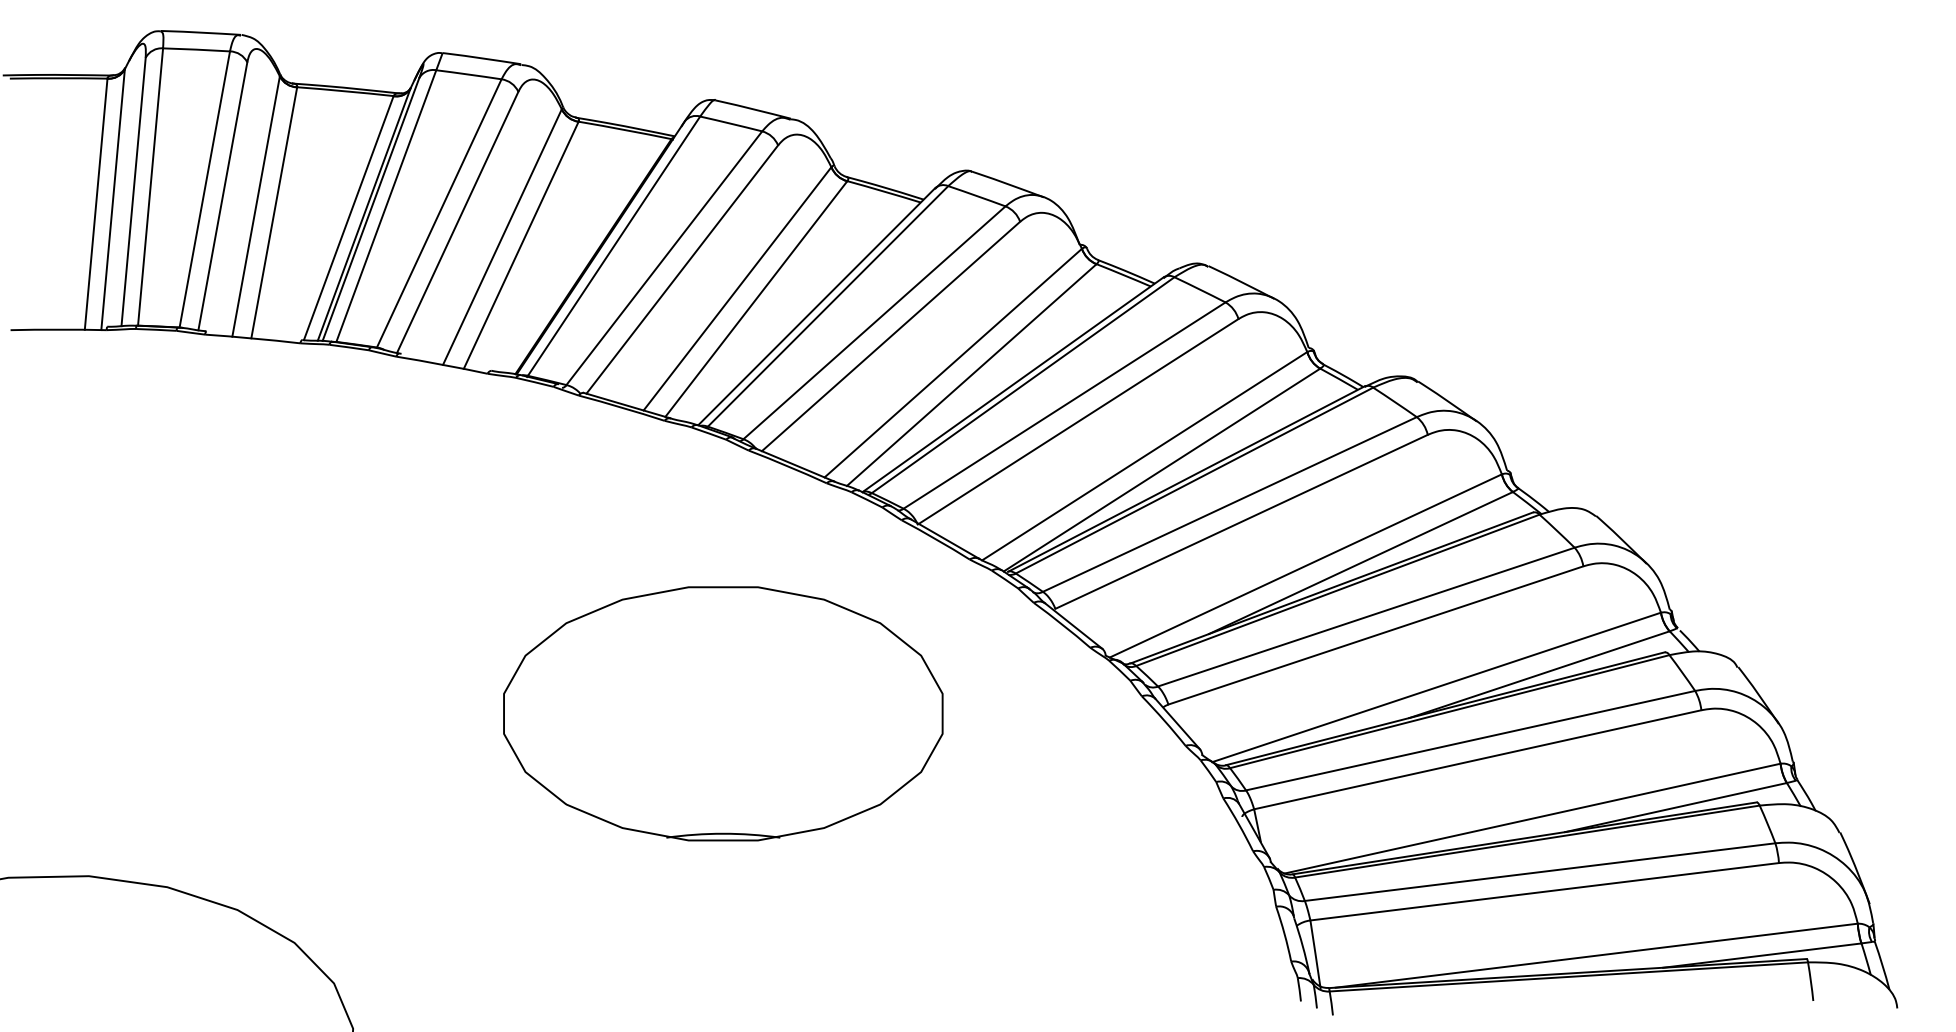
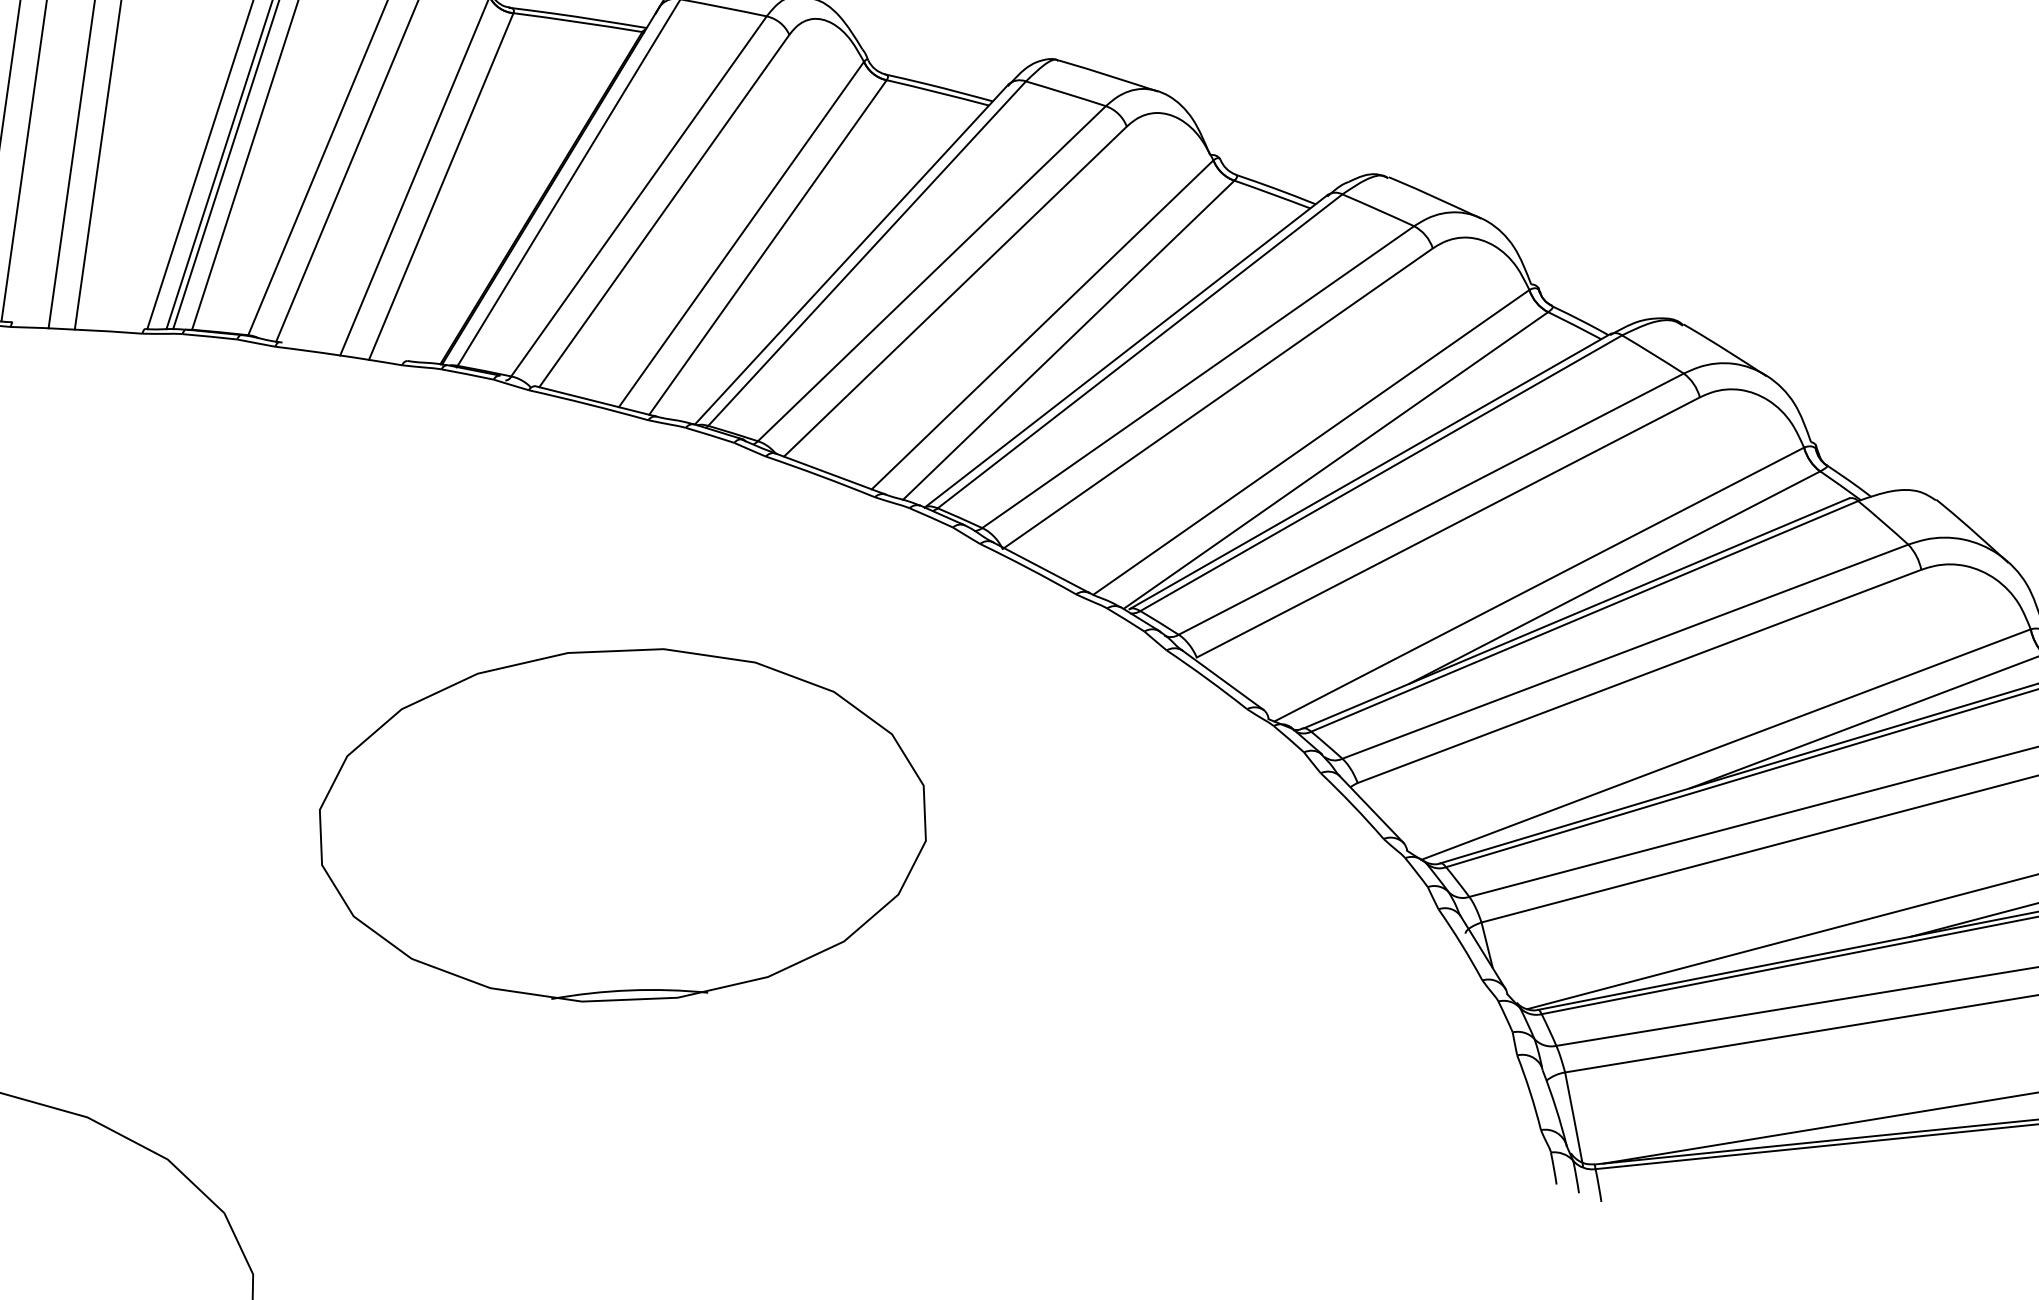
part: (723, 713) -> (623, 824), moved

